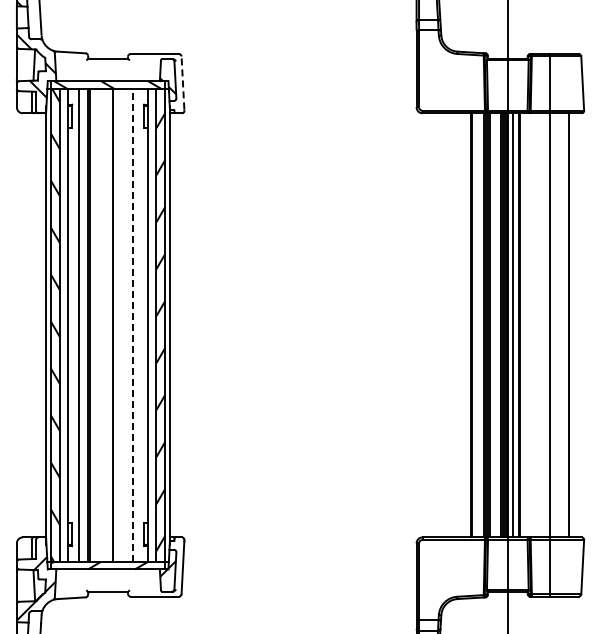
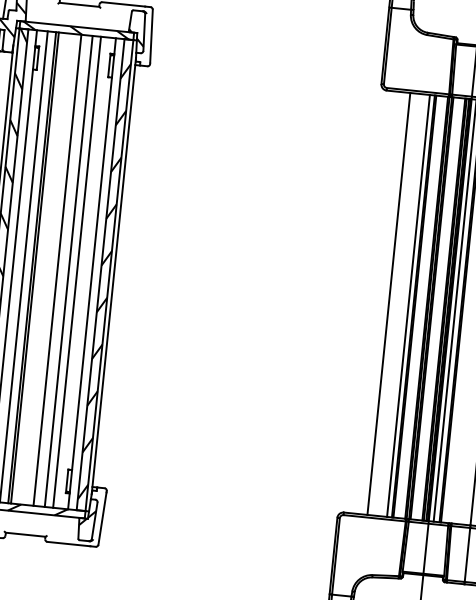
line: (182, 82) -> (151, 35), dashed -> solid
line: (124, 325) -> (68, 271), added
line: (132, 325) -> (76, 272), dashed -> solid
line: (446, 325) -> (389, 304), added
line: (465, 325) -> (408, 306), added

